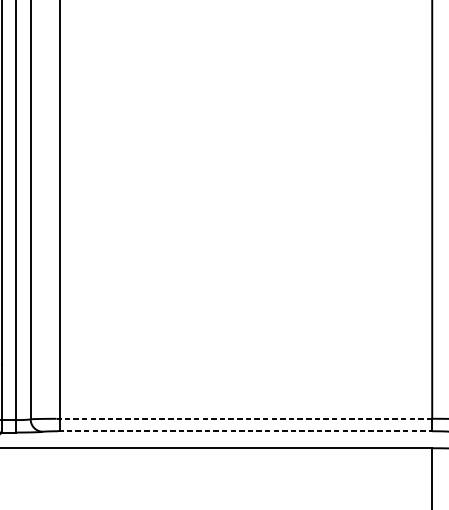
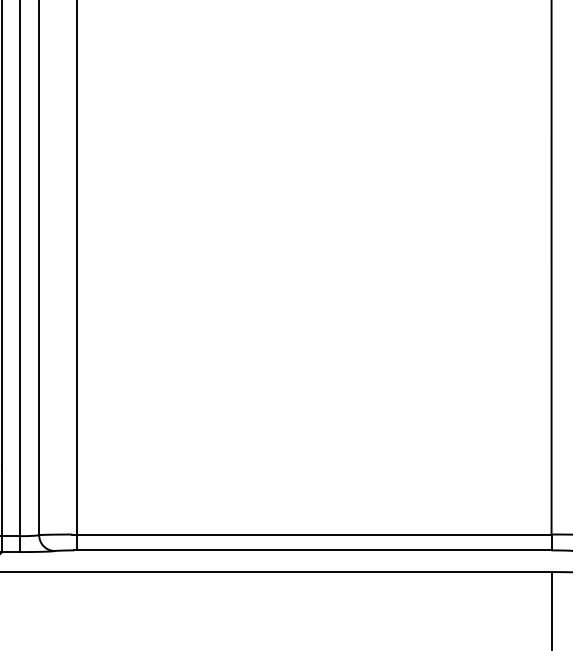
line: (244, 418) -> (311, 534), dashed -> solid
line: (244, 431) -> (312, 550), dashed -> solid

